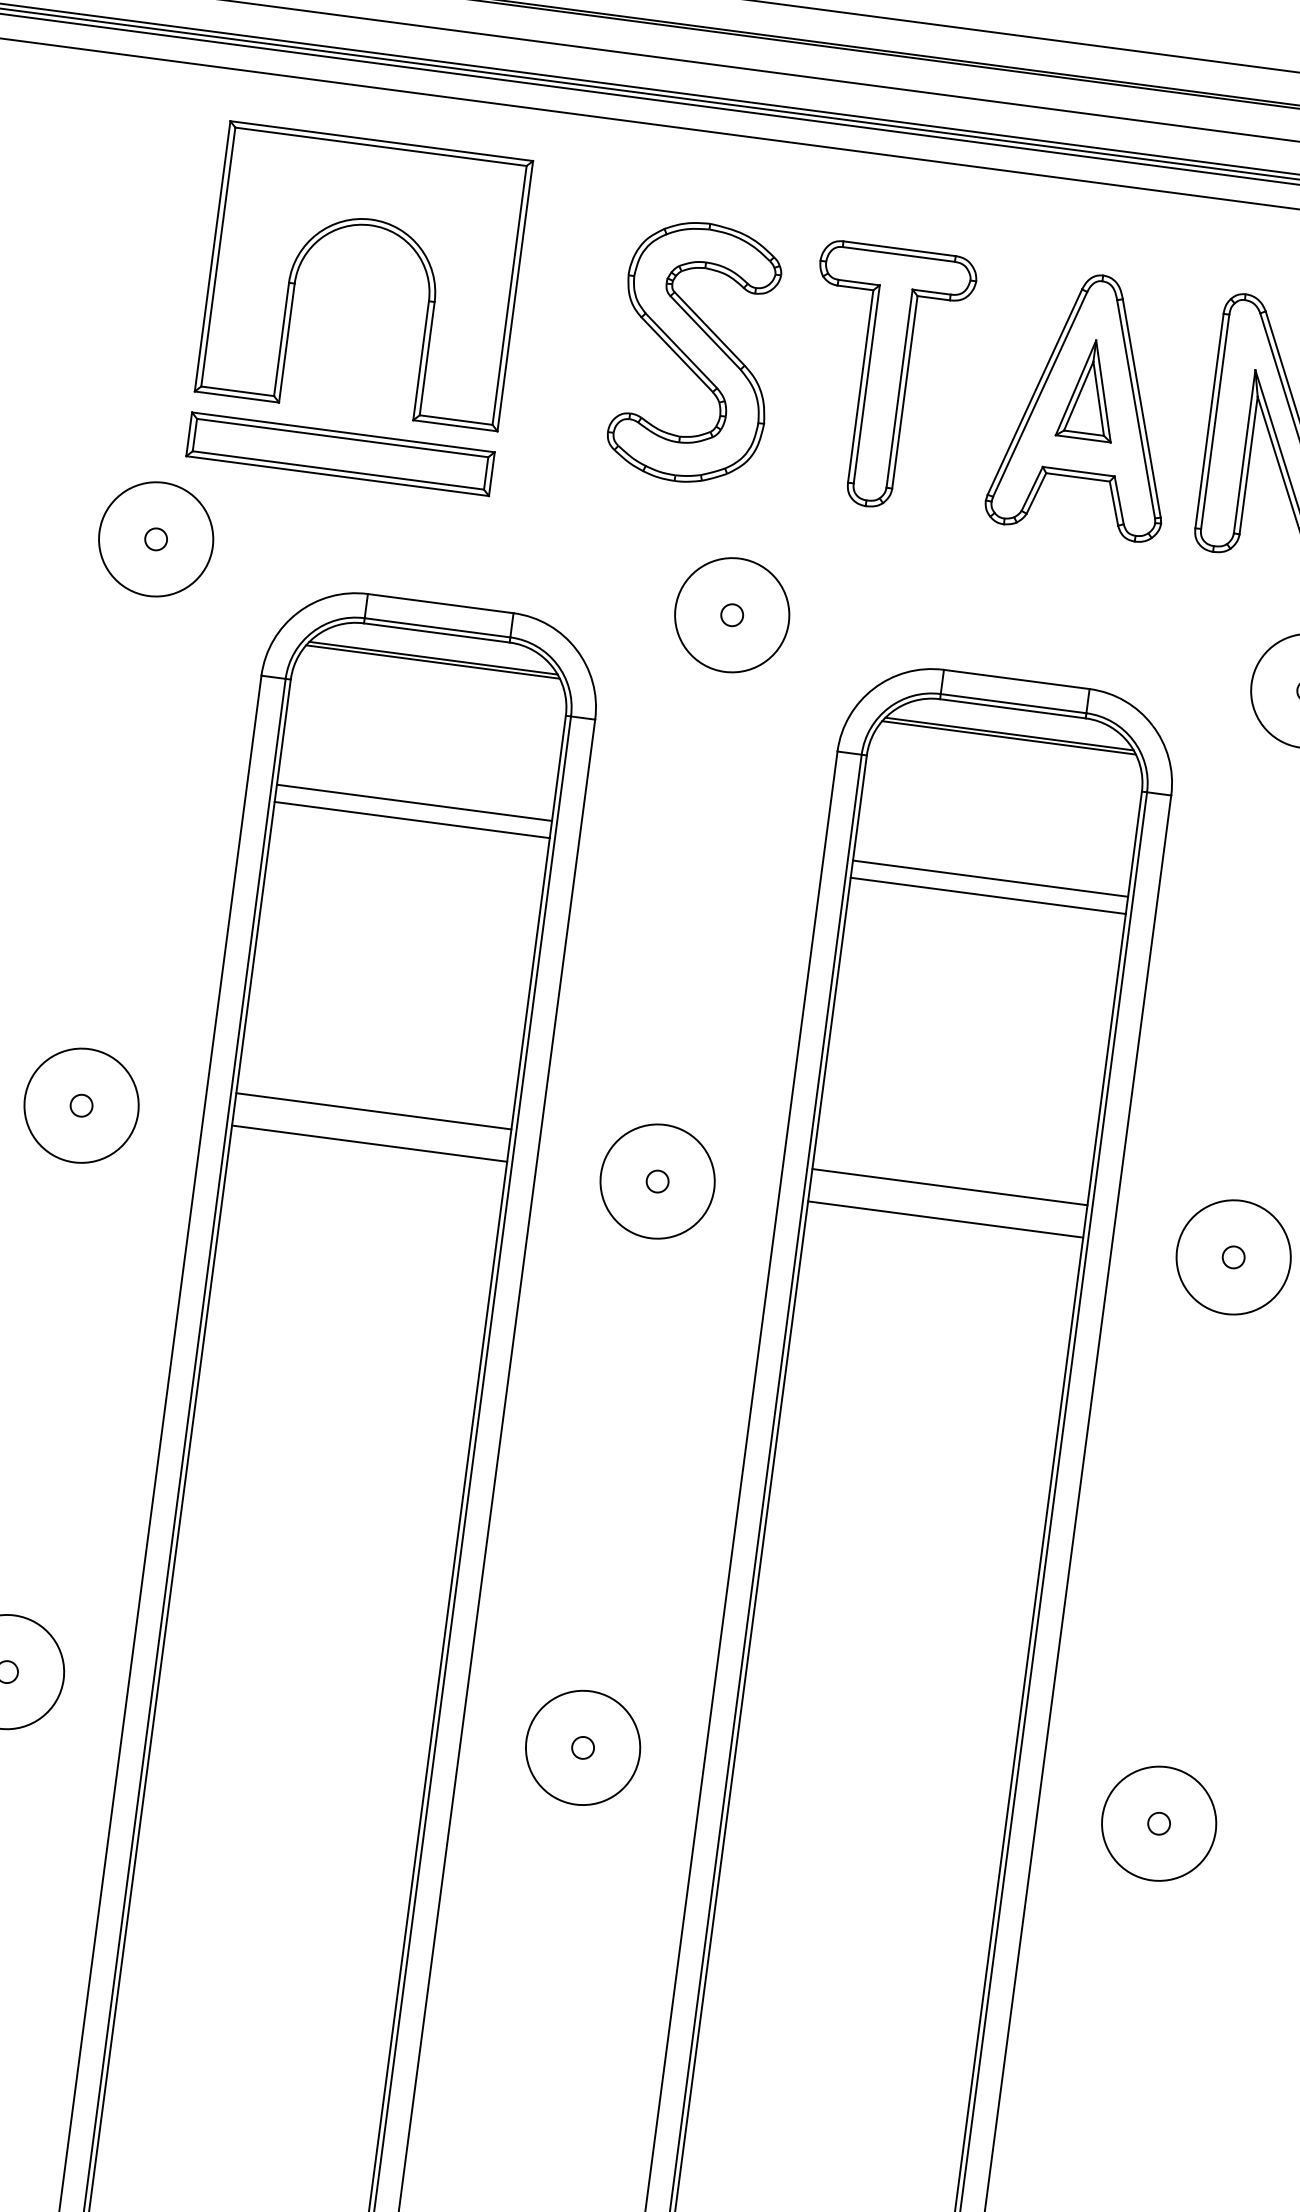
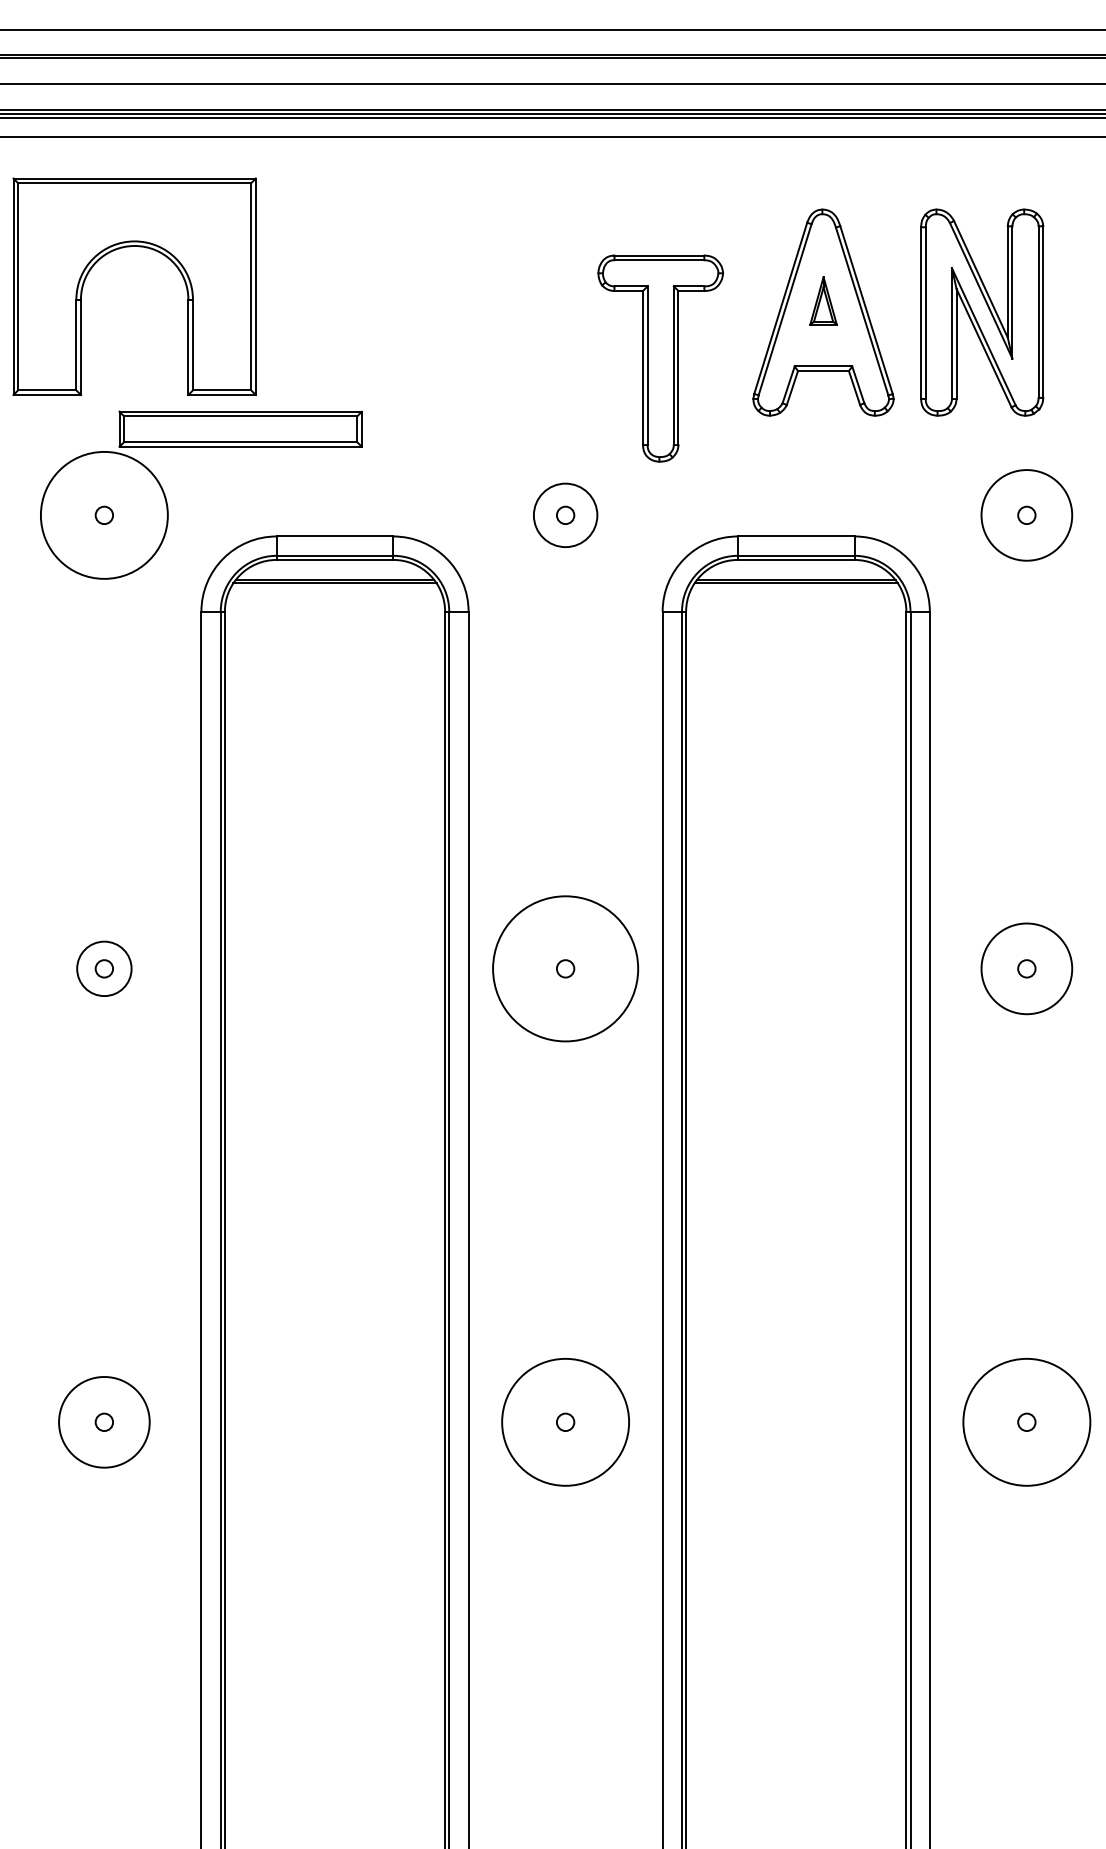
part: (365, 226) -> (130, 247), moved
part: (695, 352) -> (509, 312), removed
part: (884, 377) -> (660, 358), moved
part: (1089, 389) -> (823, 300), size x0.6
circle: (156, 539) -> (104, 515), size x1.4
circle: (732, 615) -> (565, 515), size x0.7
line: (413, 802) -> (334, 695), removed
line: (411, 819) -> (334, 709), removed
line: (990, 878) -> (796, 695), removed
line: (988, 895) -> (796, 709), removed
circle: (81, 1105) -> (104, 968), size x0.6
line: (373, 1110) -> (334, 942), removed
line: (369, 1143) -> (334, 968), removed
circle: (657, 1181) -> (565, 968), size x1.6
line: (950, 1186) -> (796, 942), removed
line: (946, 1219) -> (796, 968), removed
circle: (583, 1746) -> (565, 1421), size x1.4
circle: (1158, 1822) -> (1026, 1421), size x1.4

